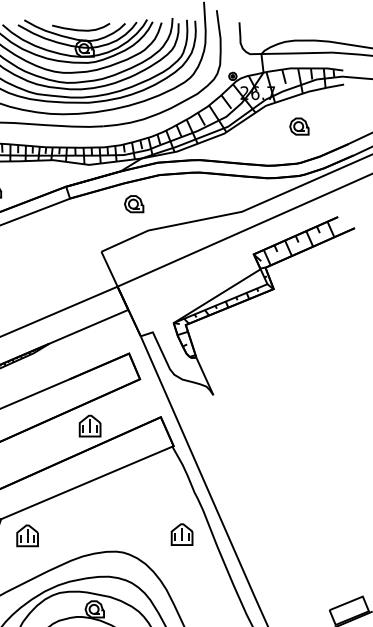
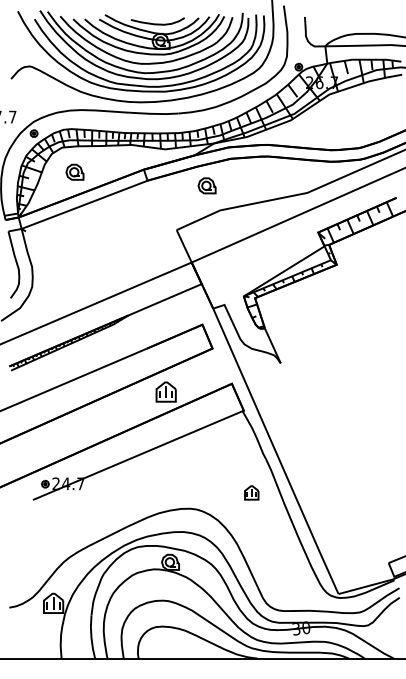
part: (299, 126) -> (360, 113), removed
part: (181, 534) -> (251, 492), size x0.7
part: (26, 535) -> (107, 493), removed

